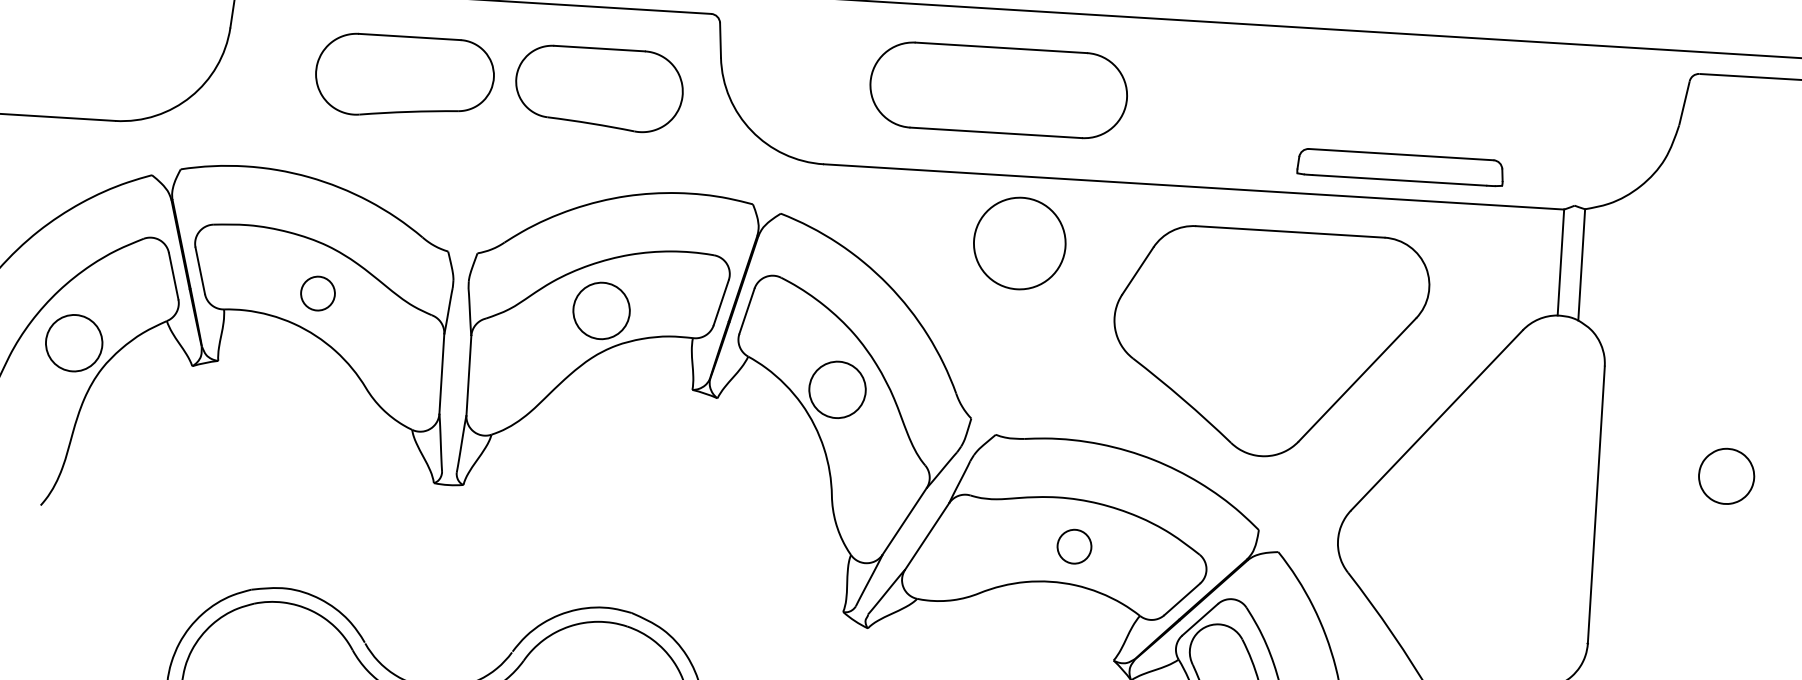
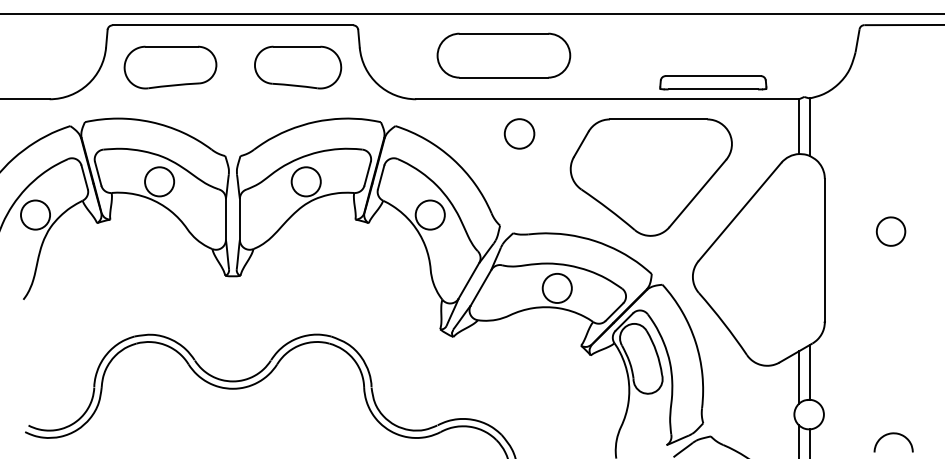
part: (404, 76) -> (170, 67), moved
circle: (1019, 242) -> (519, 133), size x0.62
circle: (317, 292) -> (159, 181), size x1.67
circle: (1073, 544) -> (556, 287), size x1.67

